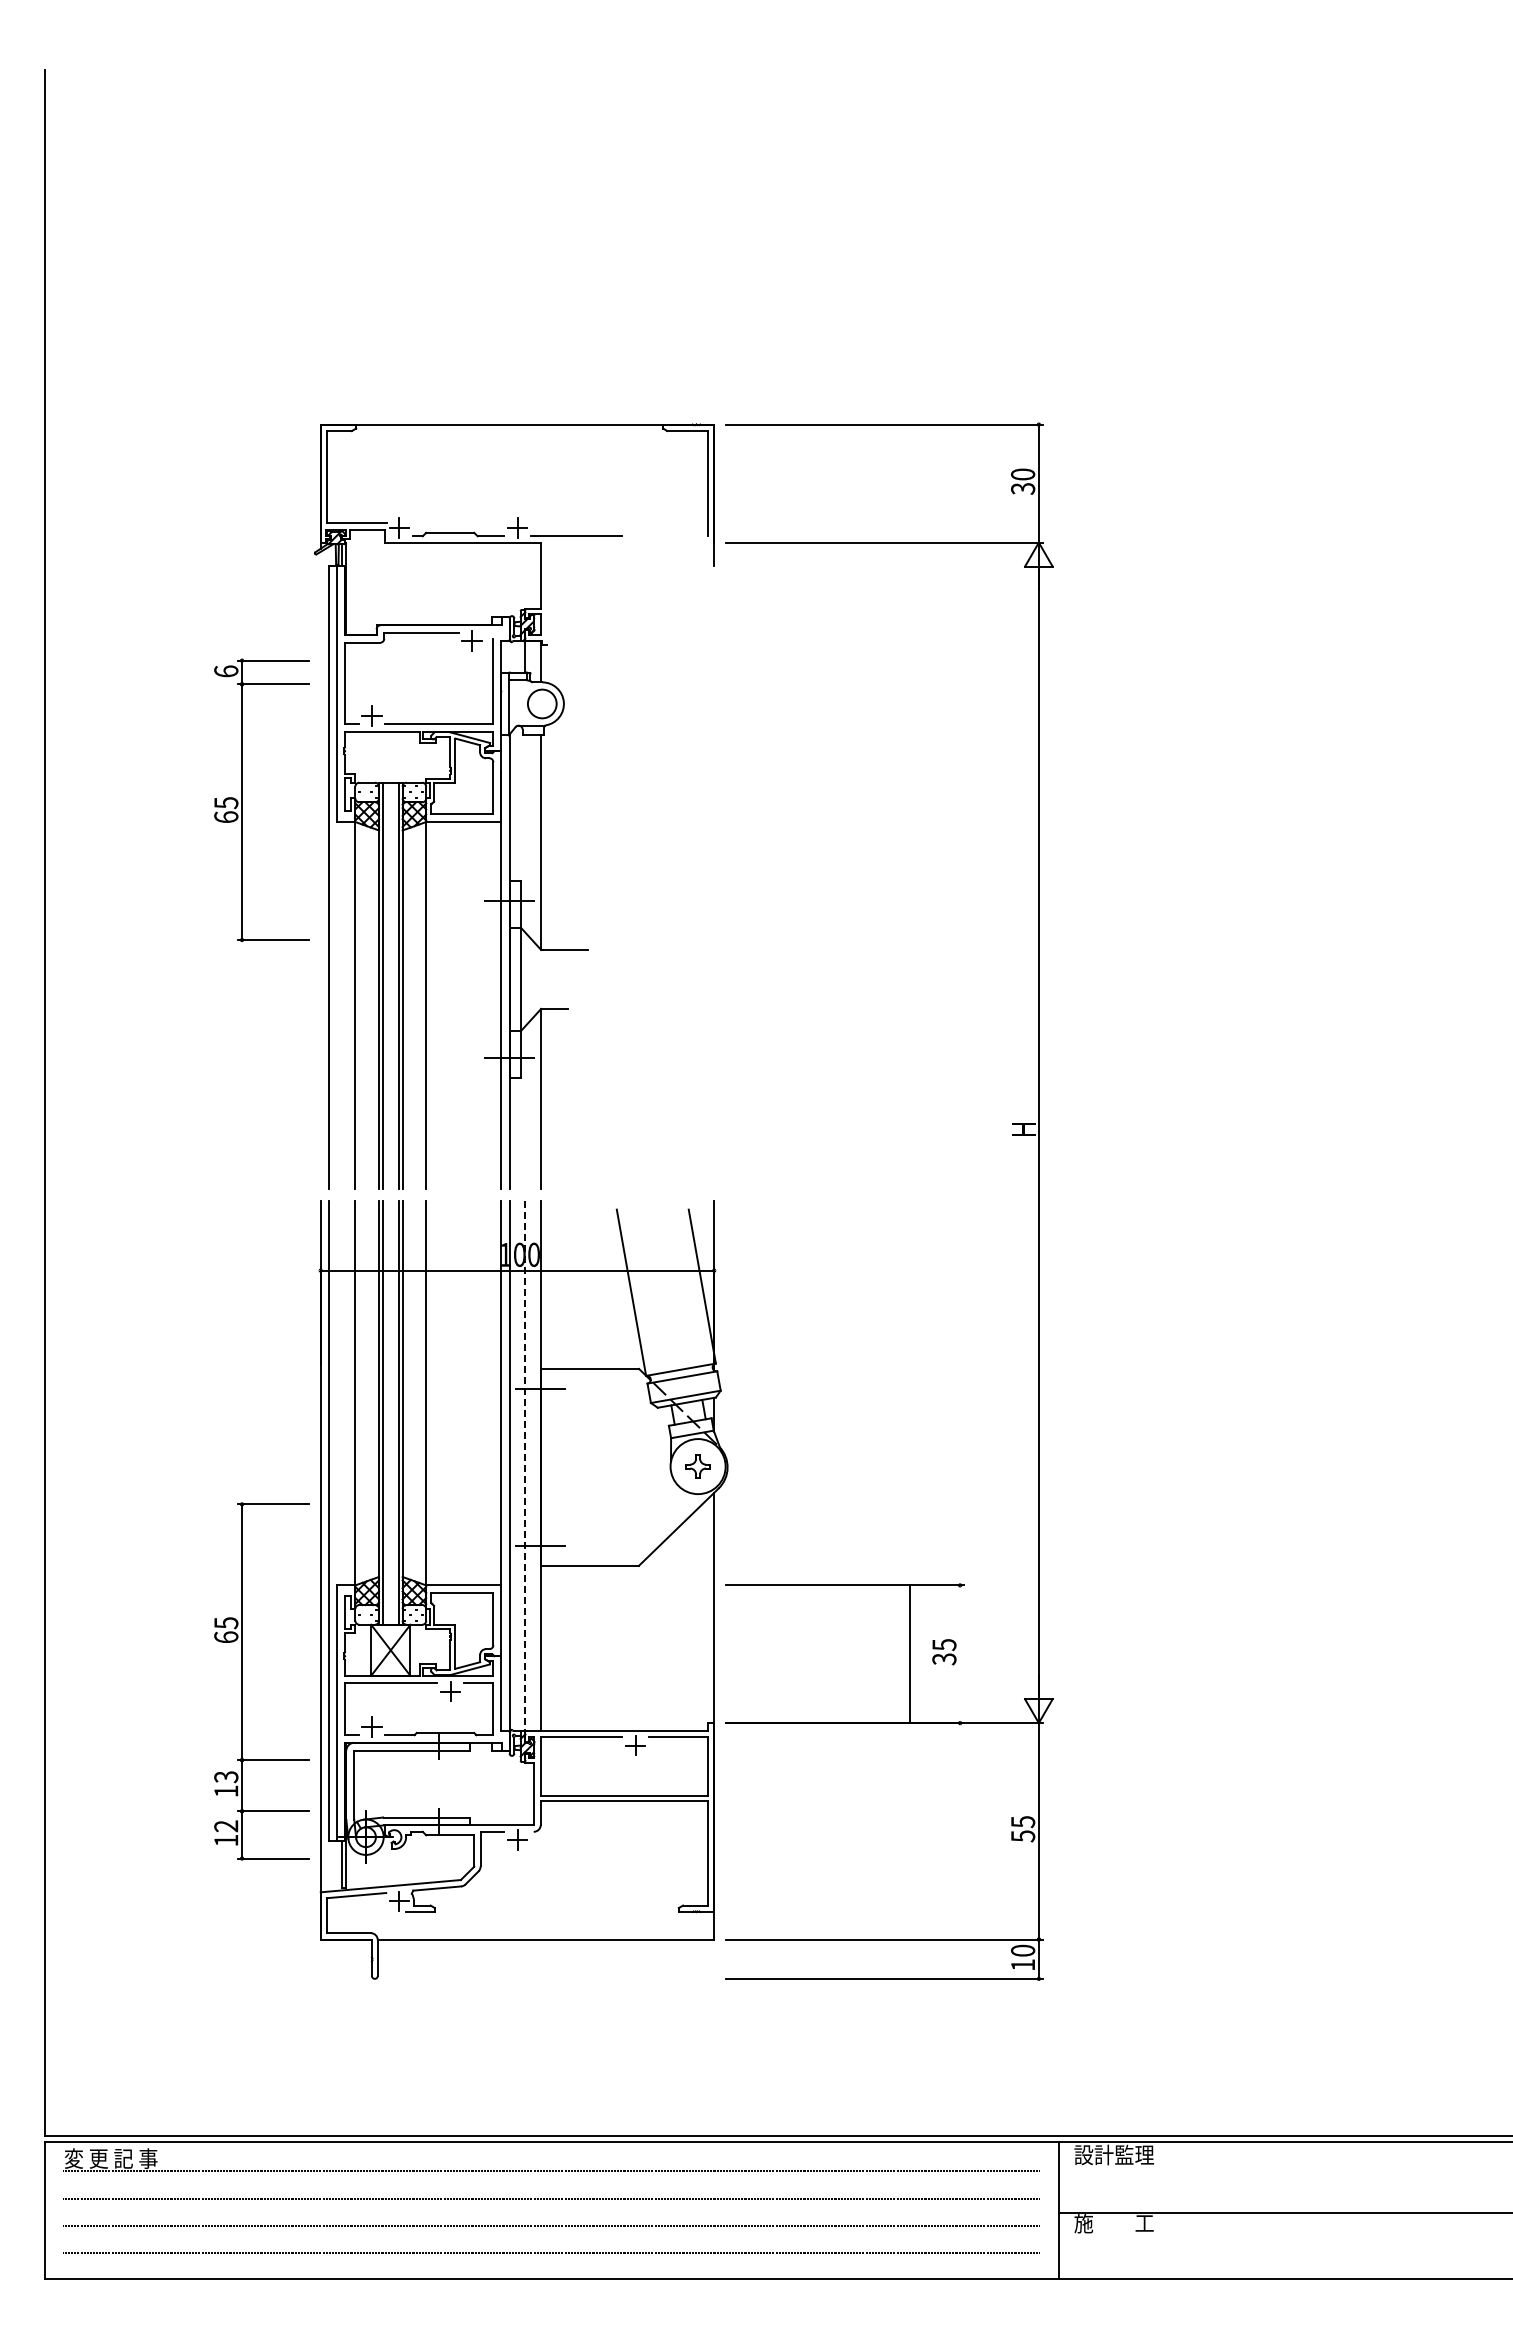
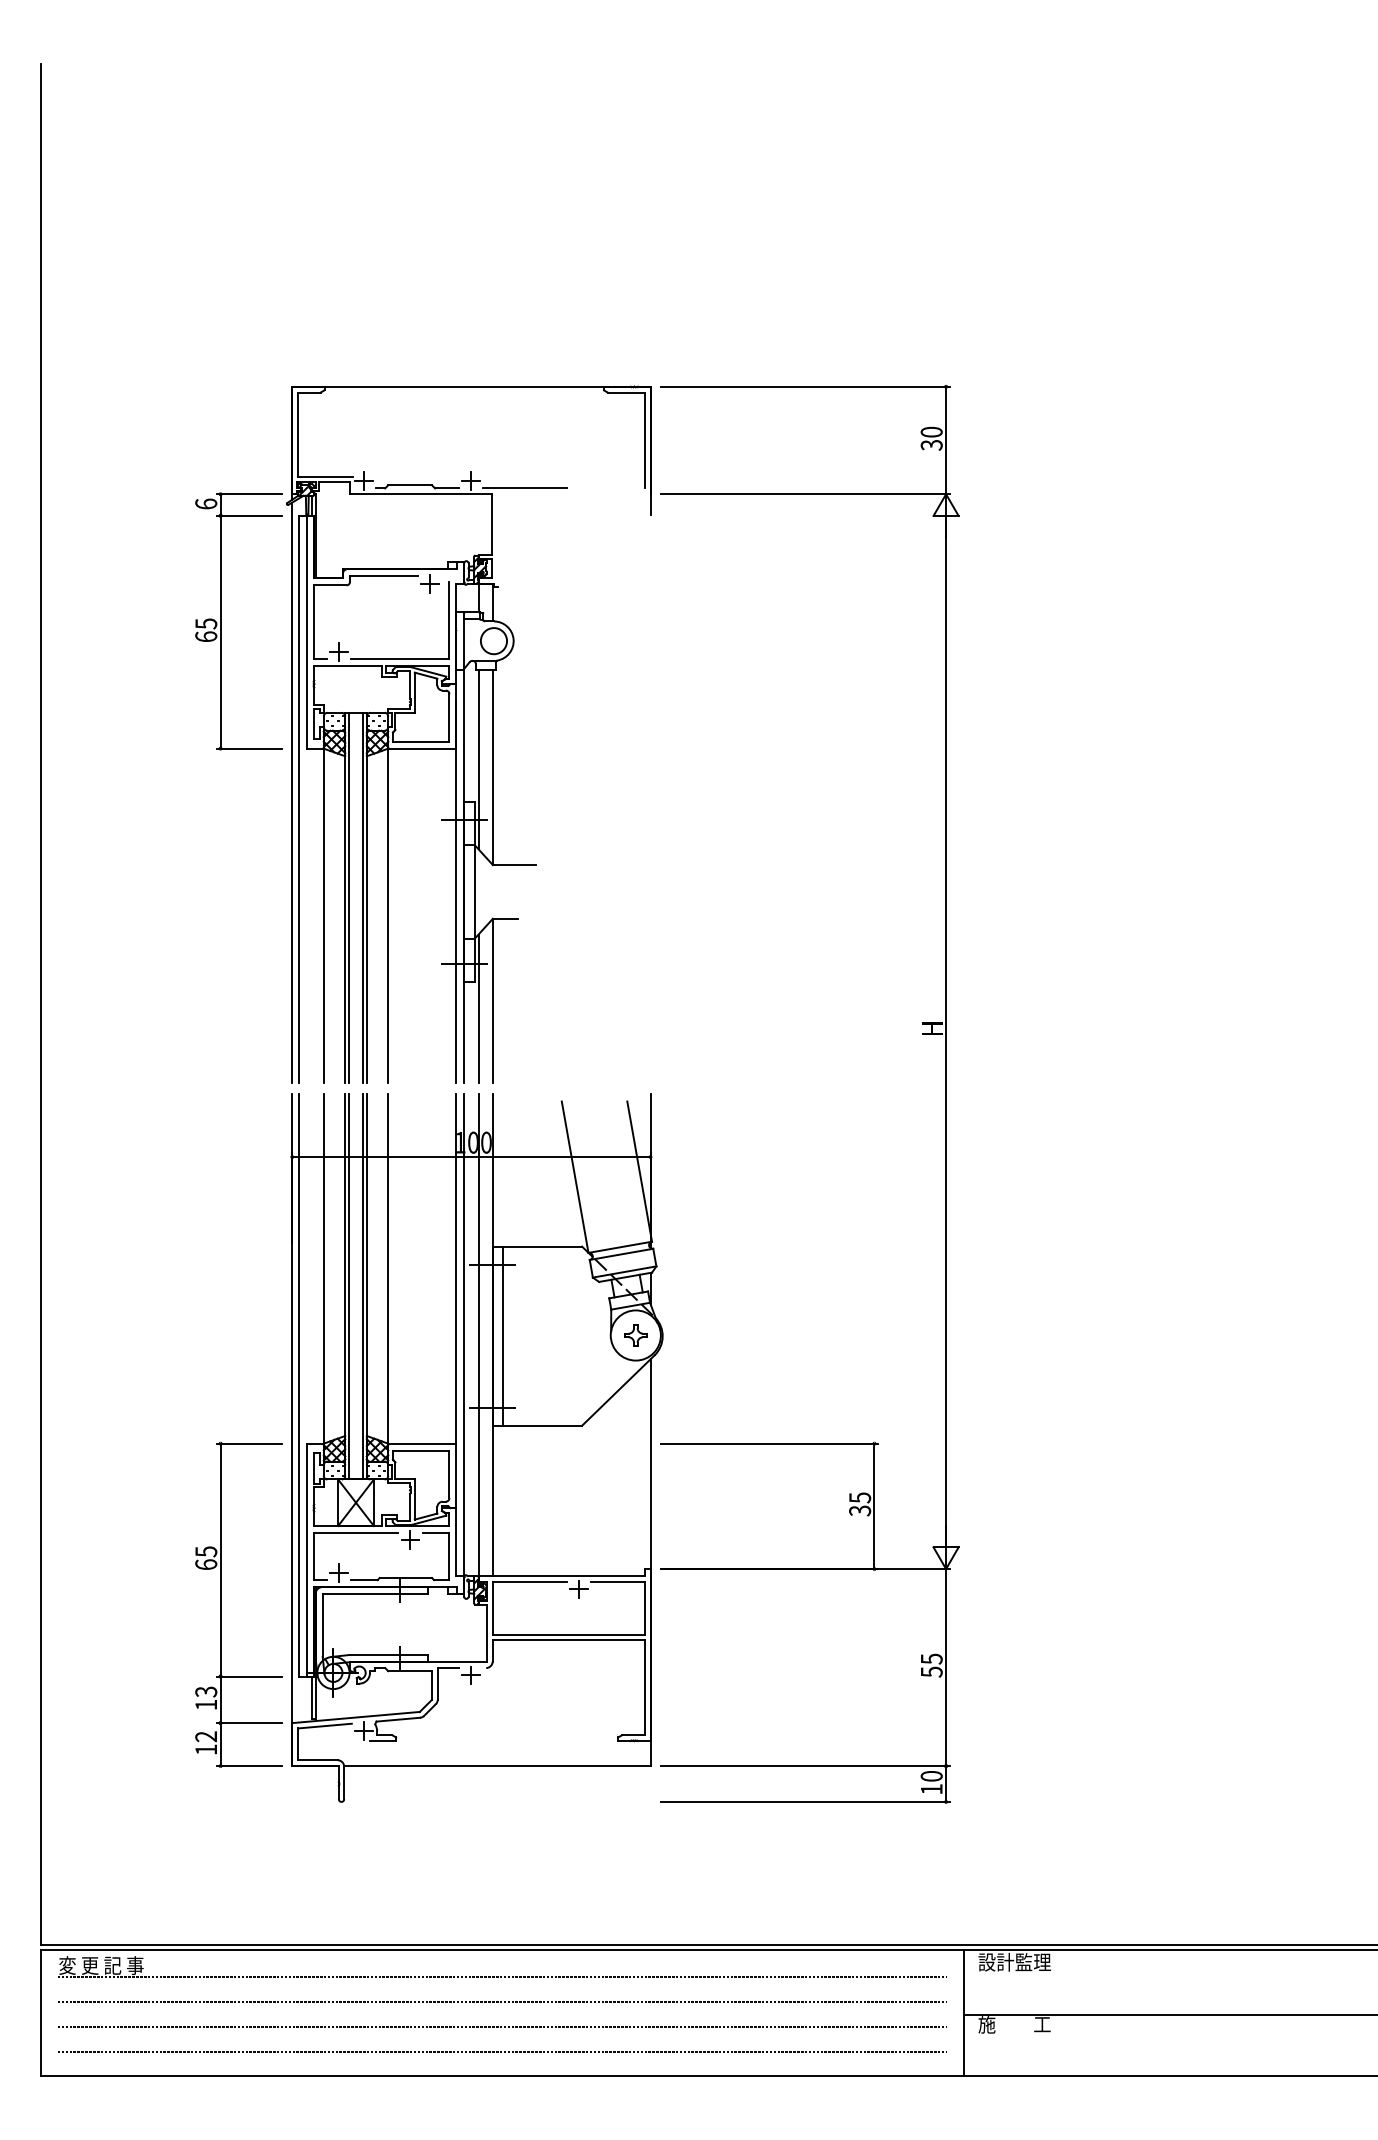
part: (242, 799) -> (221, 620), moved
line: (525, 833) -> (478, 759), added
line: (320, 870) -> (292, 792), added
line: (525, 1107) -> (478, 1008), added
line: (525, 1466) -> (478, 1335), dashed -> solid
line: (552, 1466) -> (503, 1335), added
line: (910, 1654) -> (874, 1506), moved
part: (242, 1681) -> (221, 1604), moved

